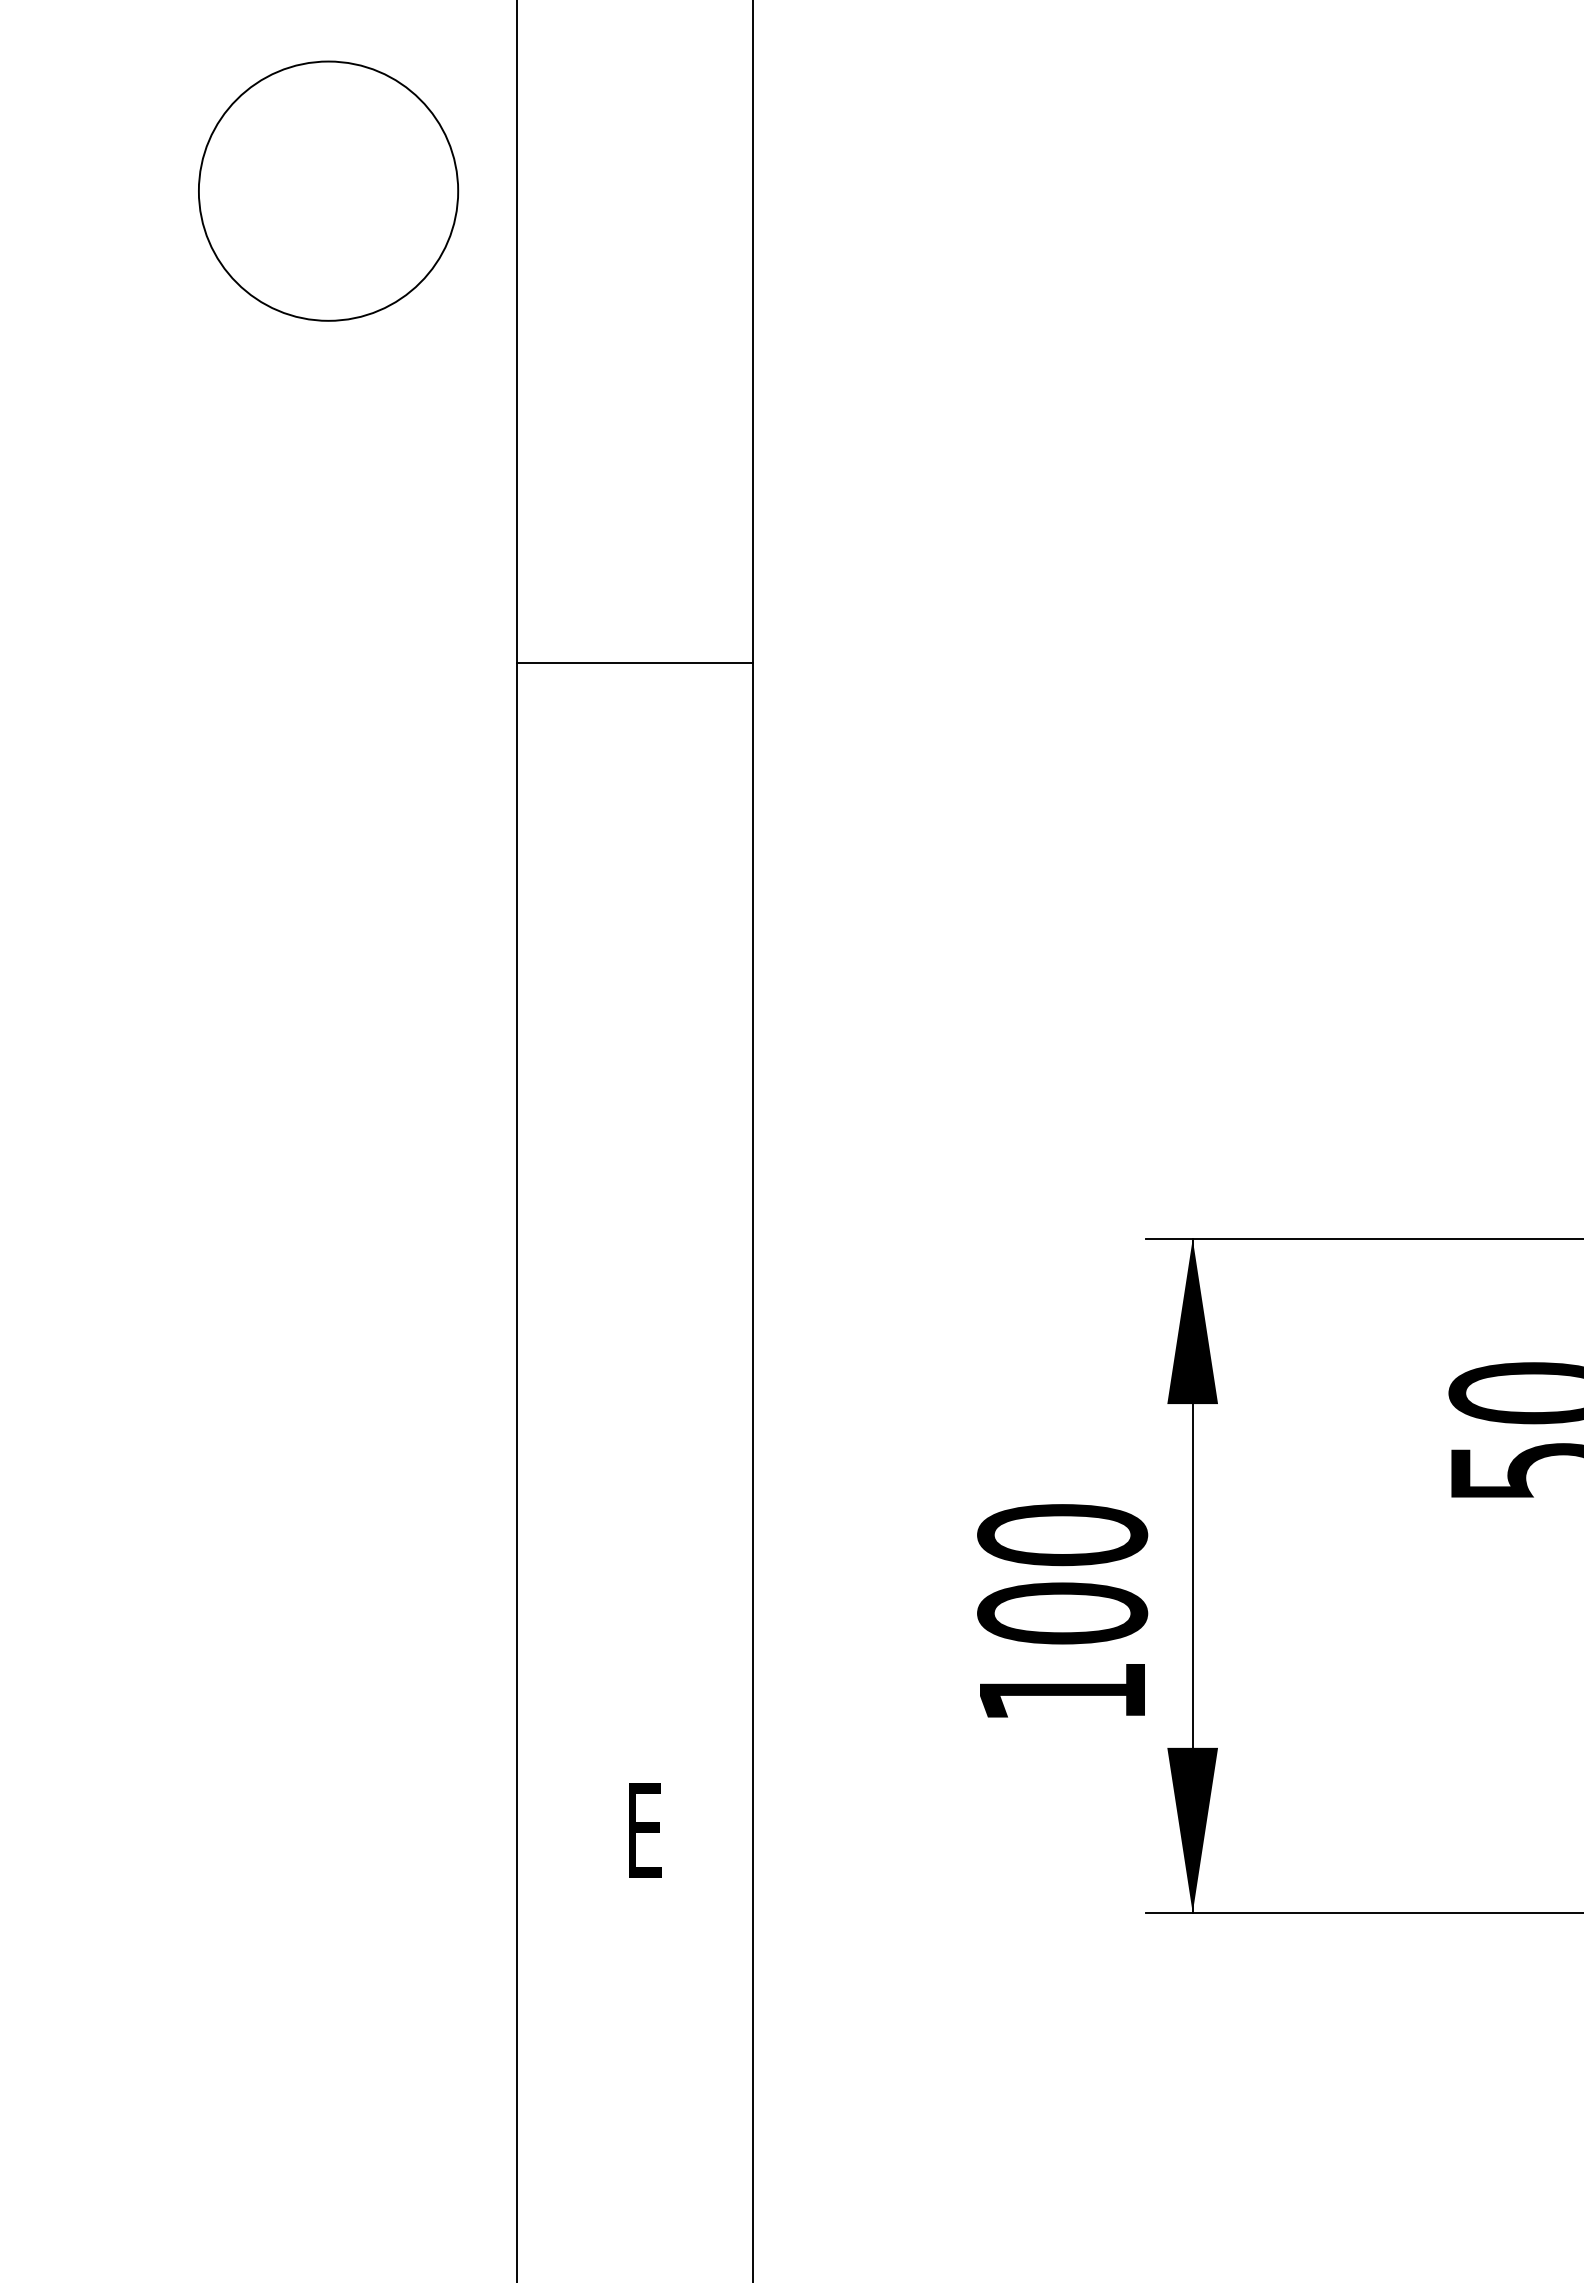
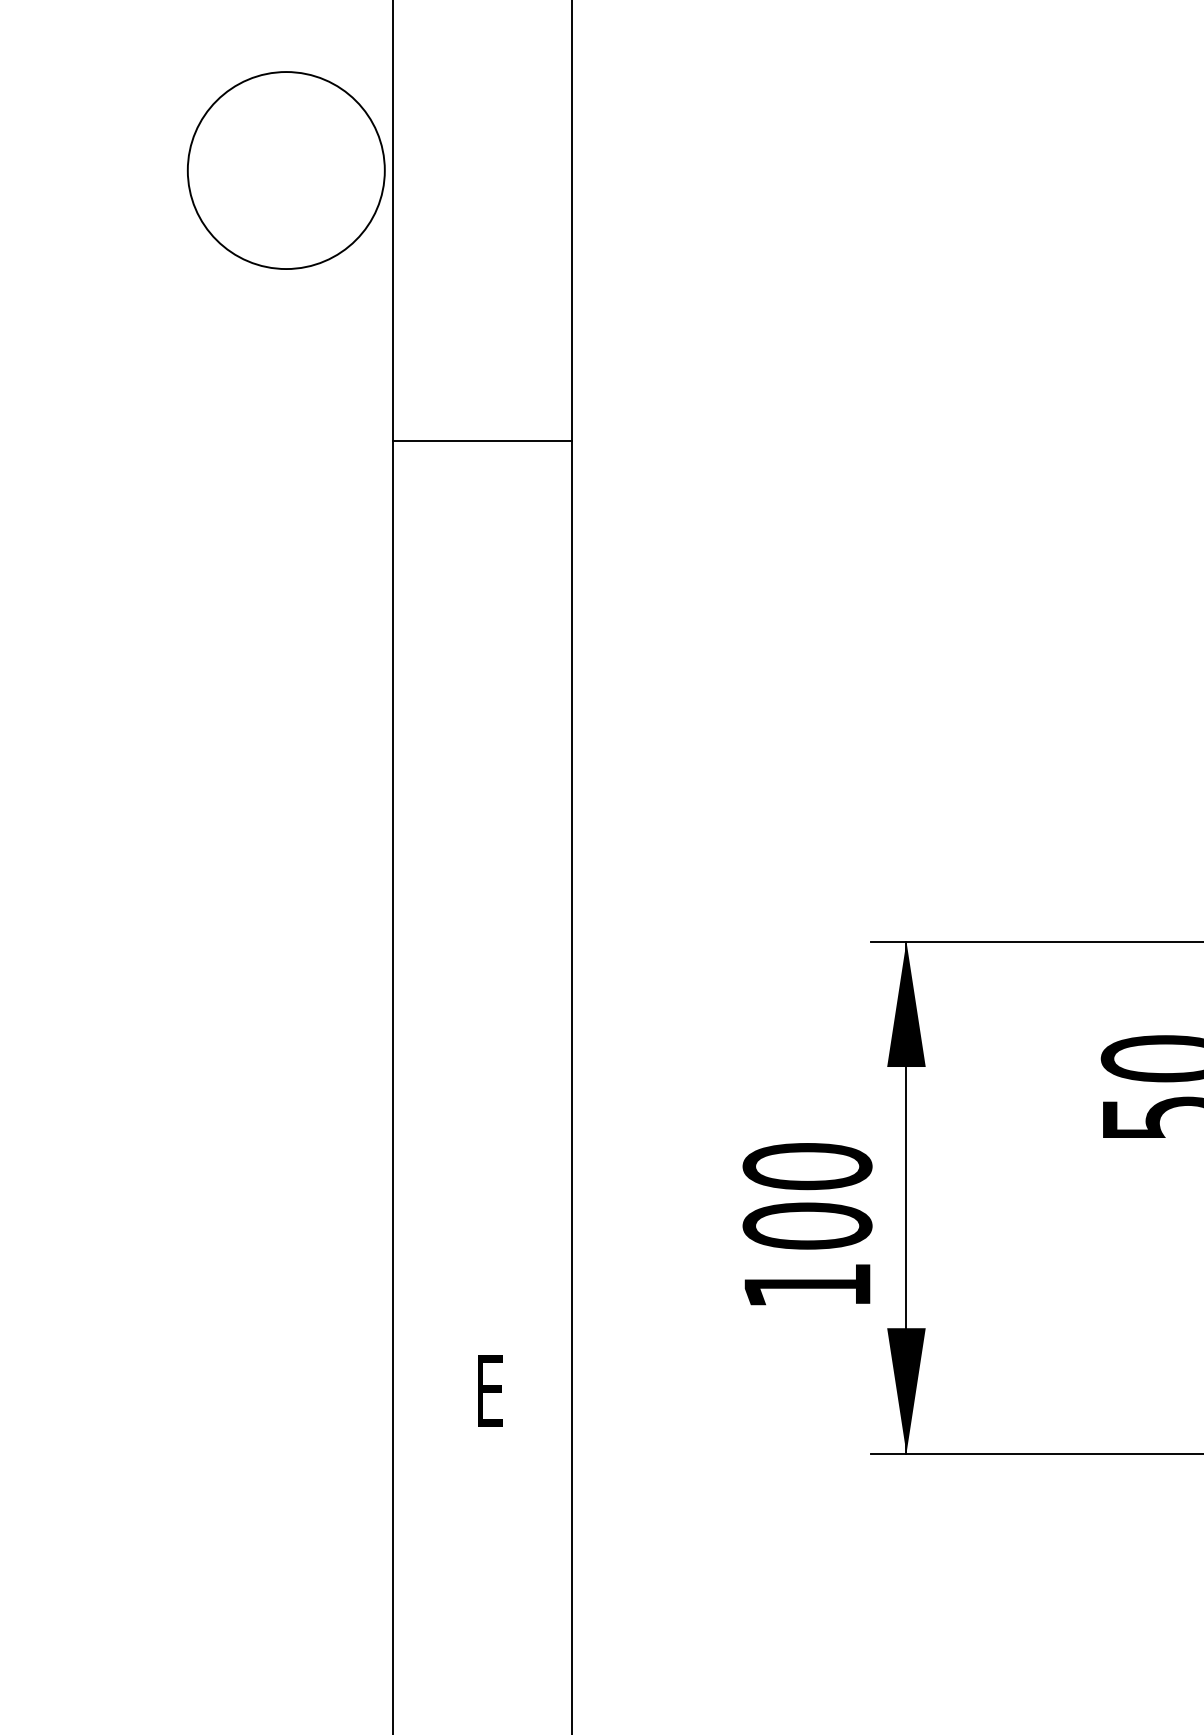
circle: (328, 190) -> (286, 170), moved
line: (634, 662) -> (482, 440), moved

